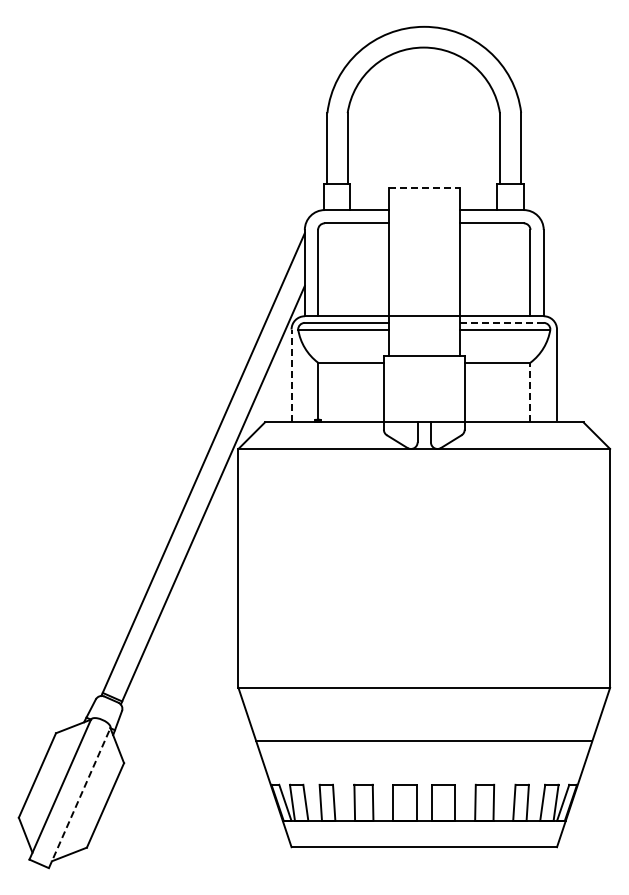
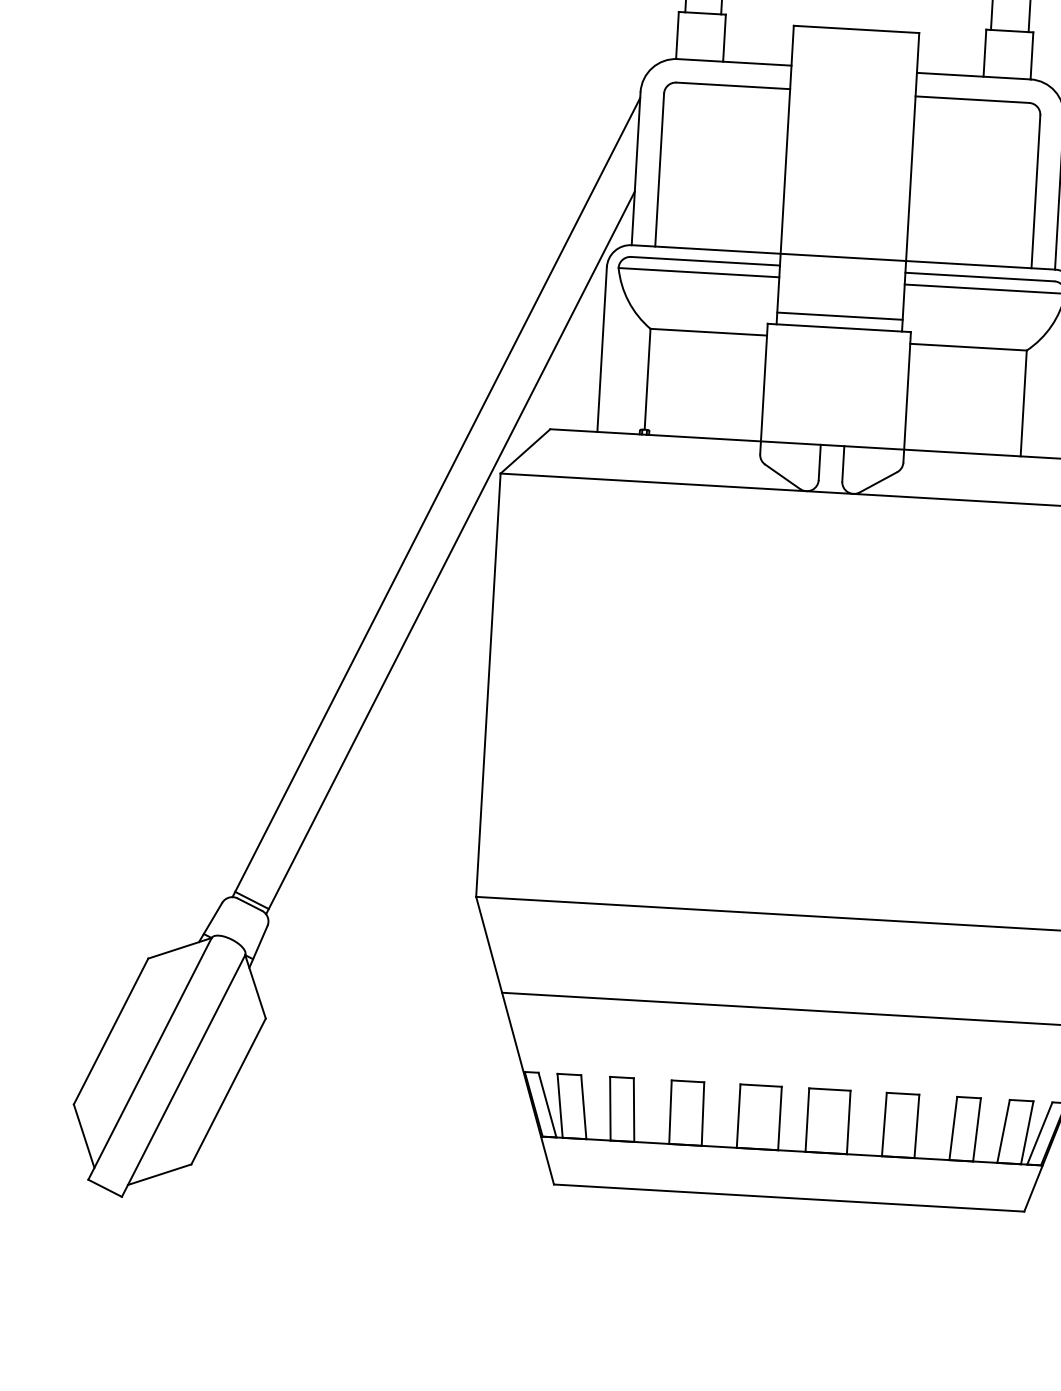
line: (424, 187) -> (856, 29), dashed -> solid
line: (501, 322) -> (979, 276), dashed -> solid
line: (423, 349) -> (838, 316), added
line: (291, 375) -> (602, 348), dashed -> solid
line: (530, 392) -> (1023, 403), dashed -> solid
line: (79, 797) -> (183, 1074), dashed -> solid

